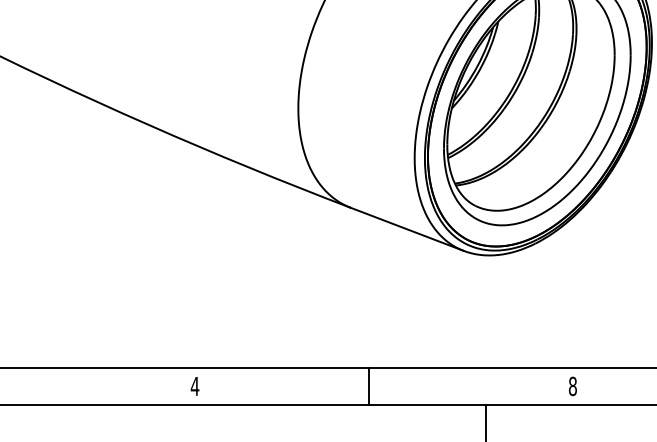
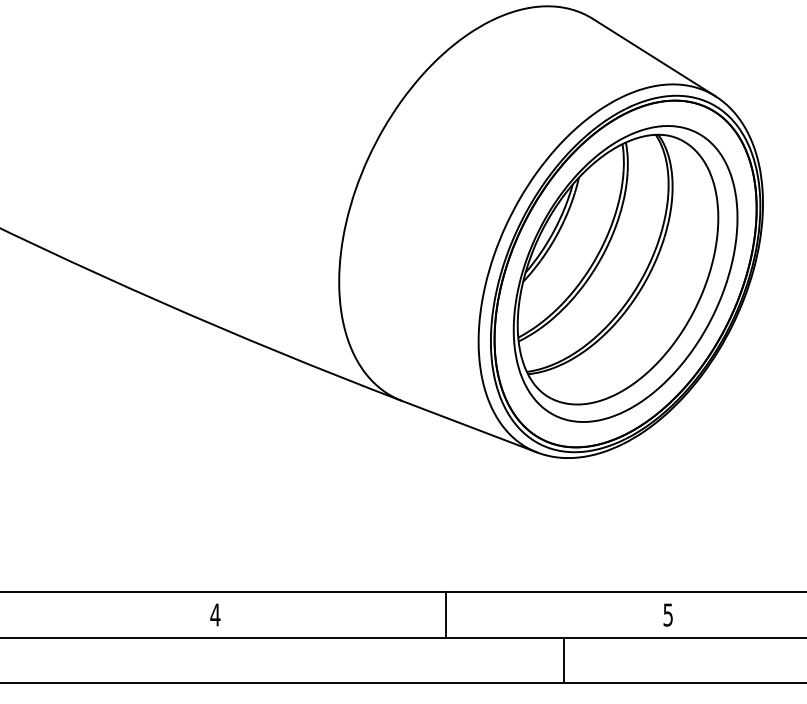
line: (369, 385) -> (446, 614), moved
text: (573, 385) -> (668, 614), 8 -> 5

